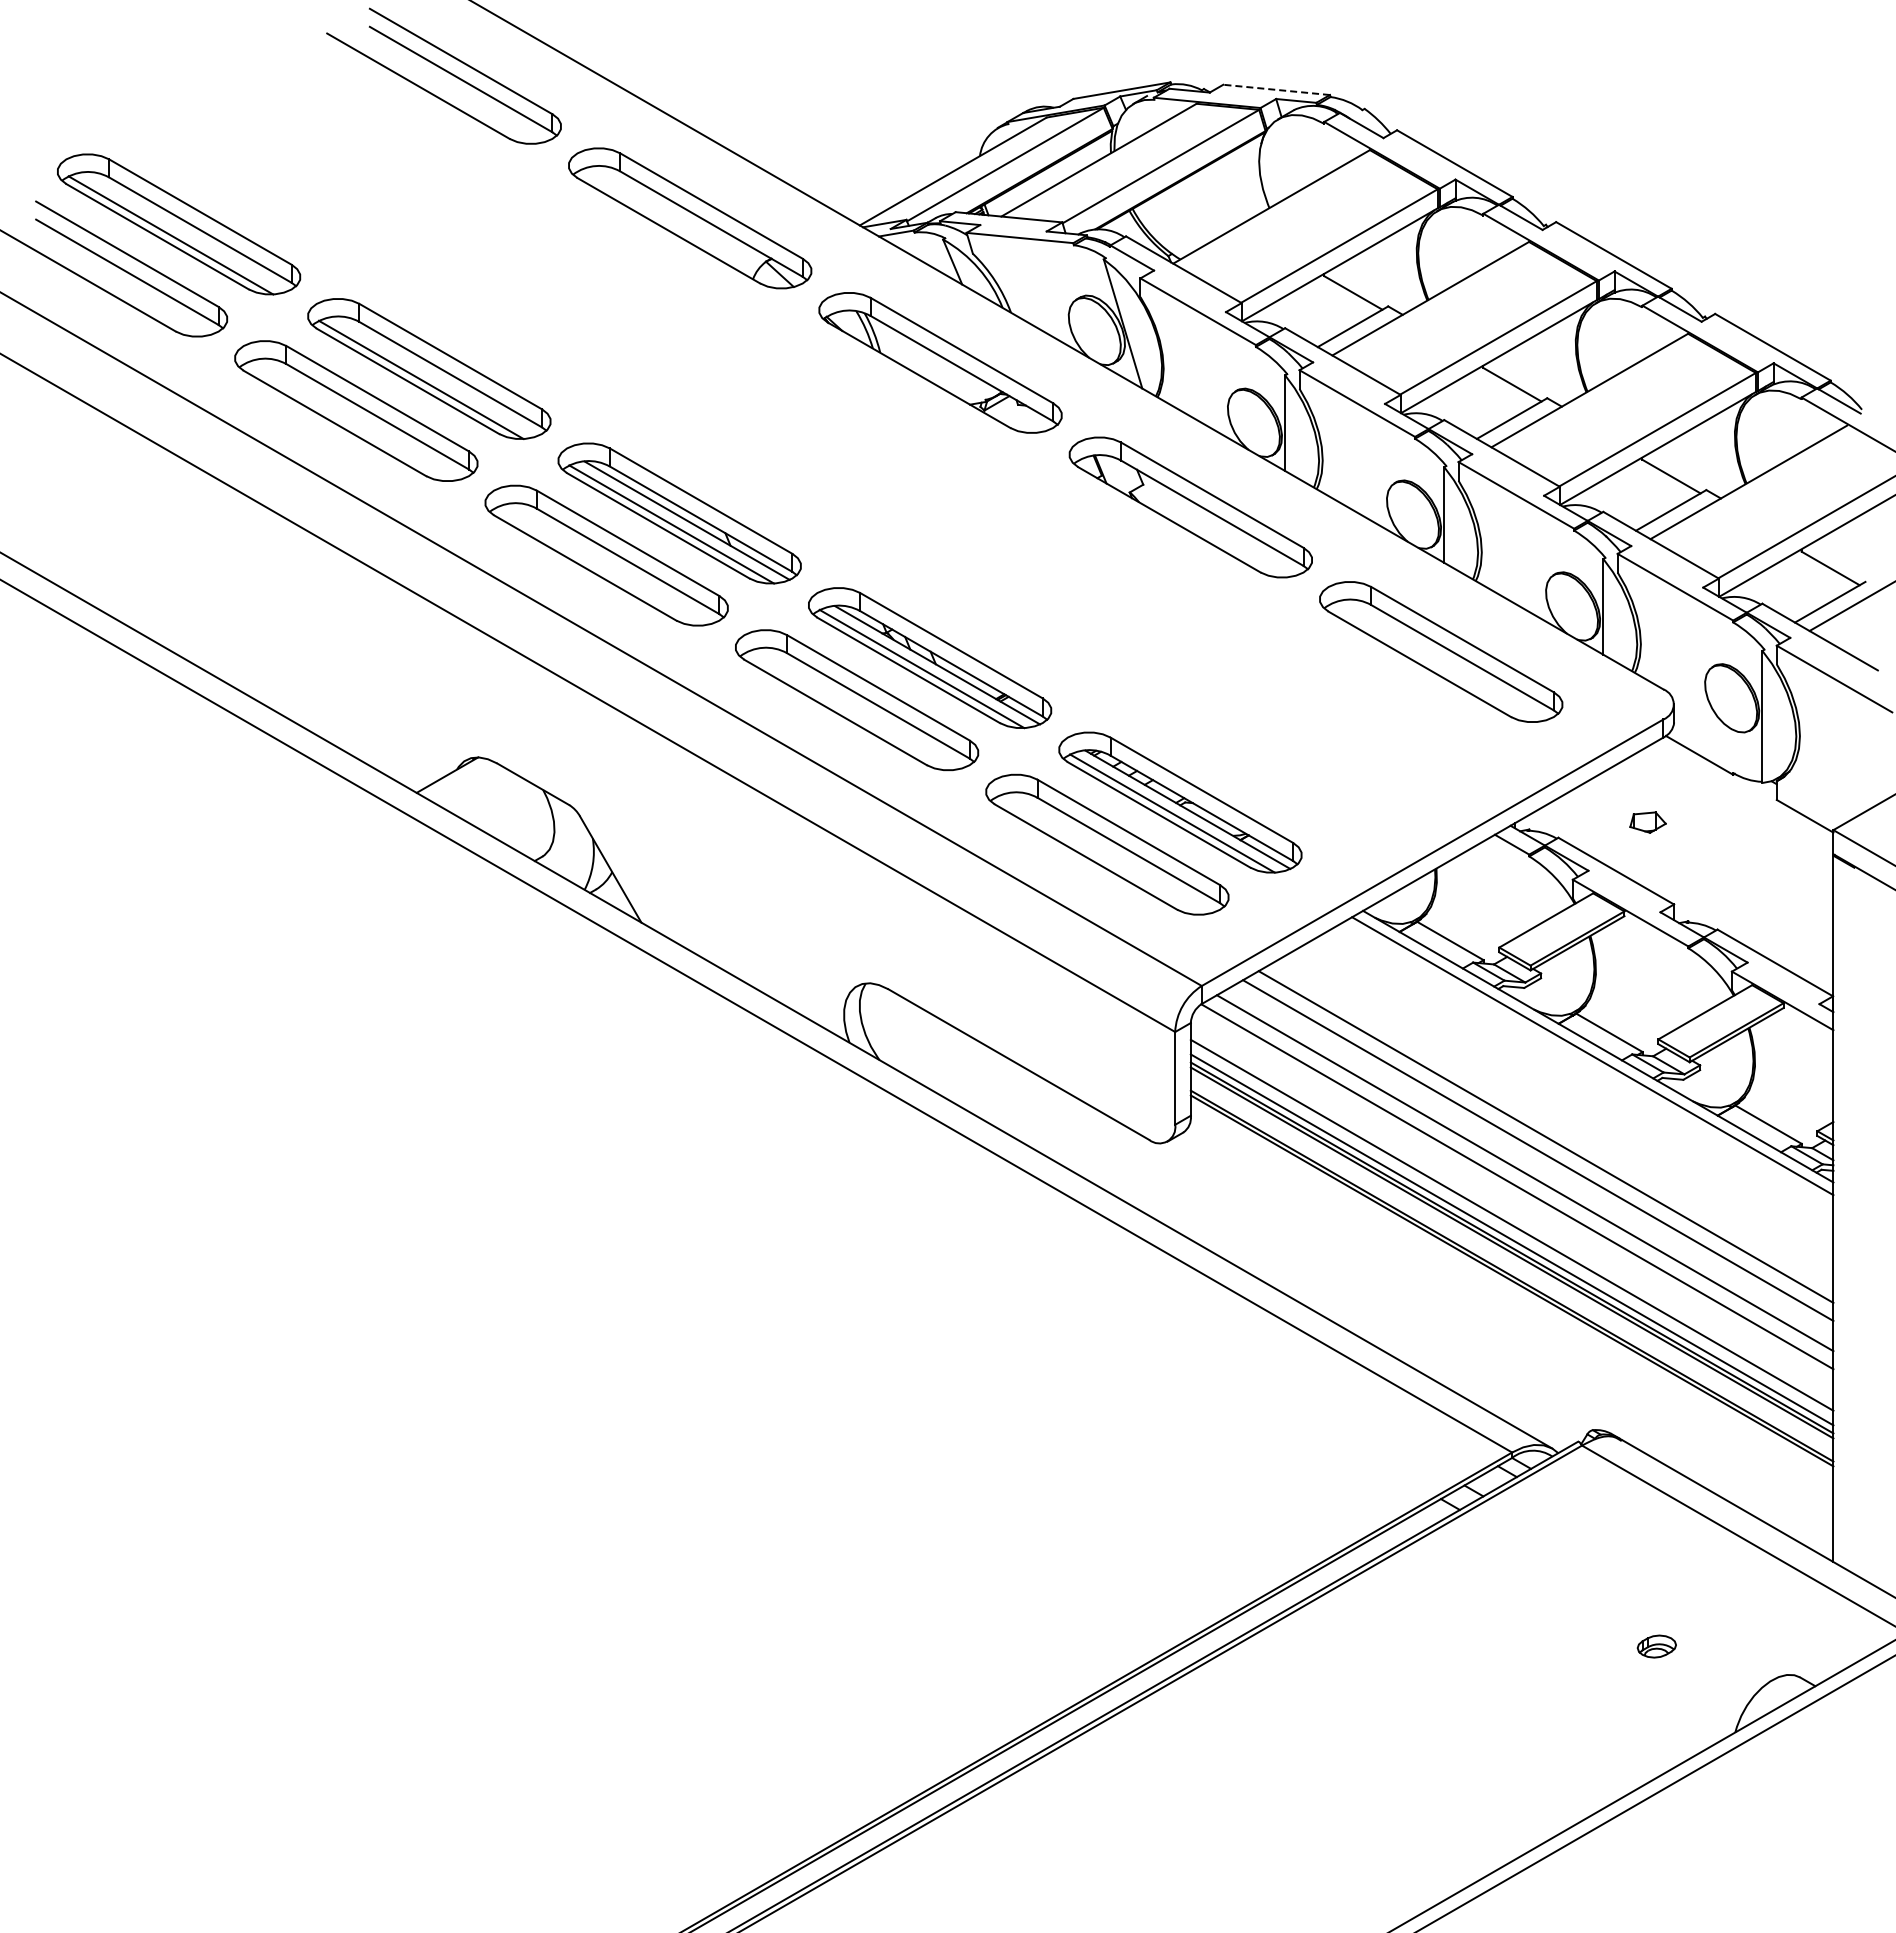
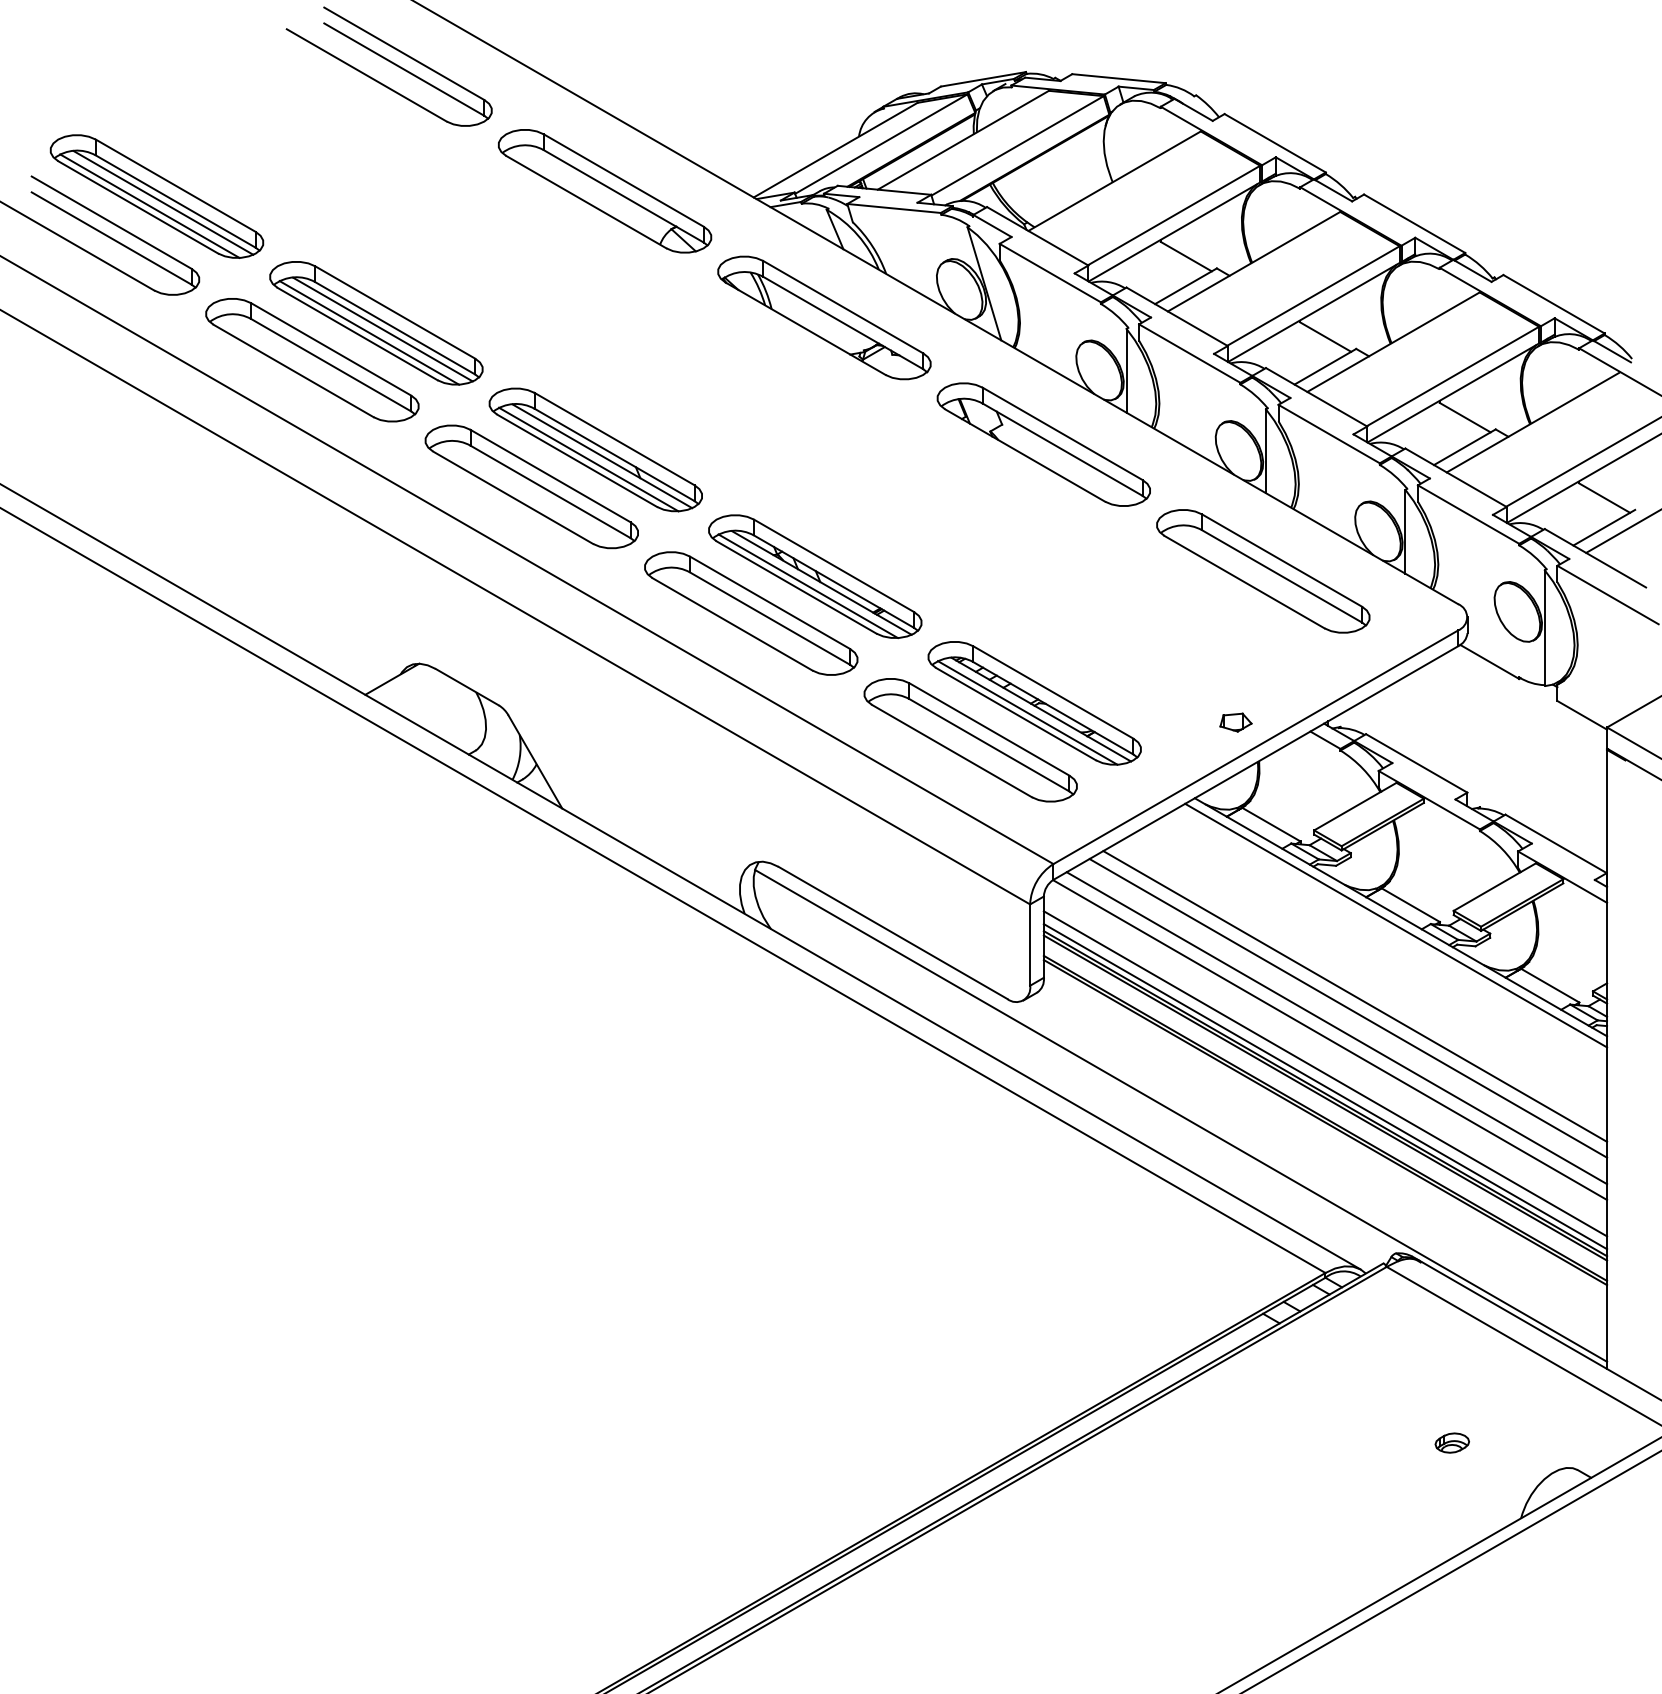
line: (1276, 89) -> (1118, 78), dashed -> solid
line: (185, 231) -> (162, 202), added
line: (436, 375) -> (382, 328), added
part: (1647, 822) -> (1235, 722), moved
line: (1347, 1272) -> (1181, 1115), added

